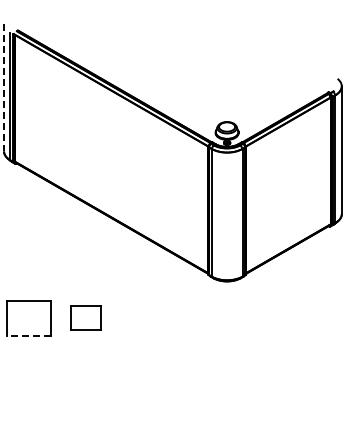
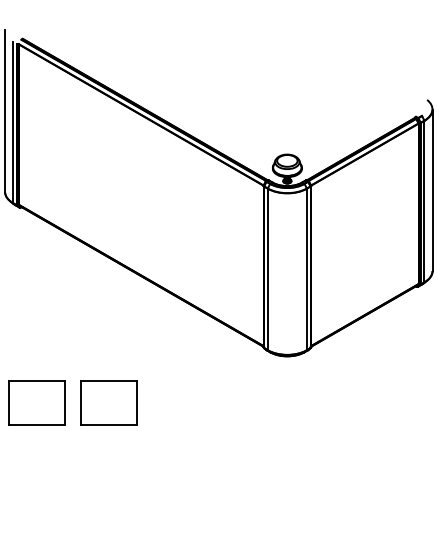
line: (4, 87) -> (5, 110), dashed -> solid
part: (85, 318) -> (108, 403), size x1.43
line: (29, 335) -> (37, 424), dashed -> solid

